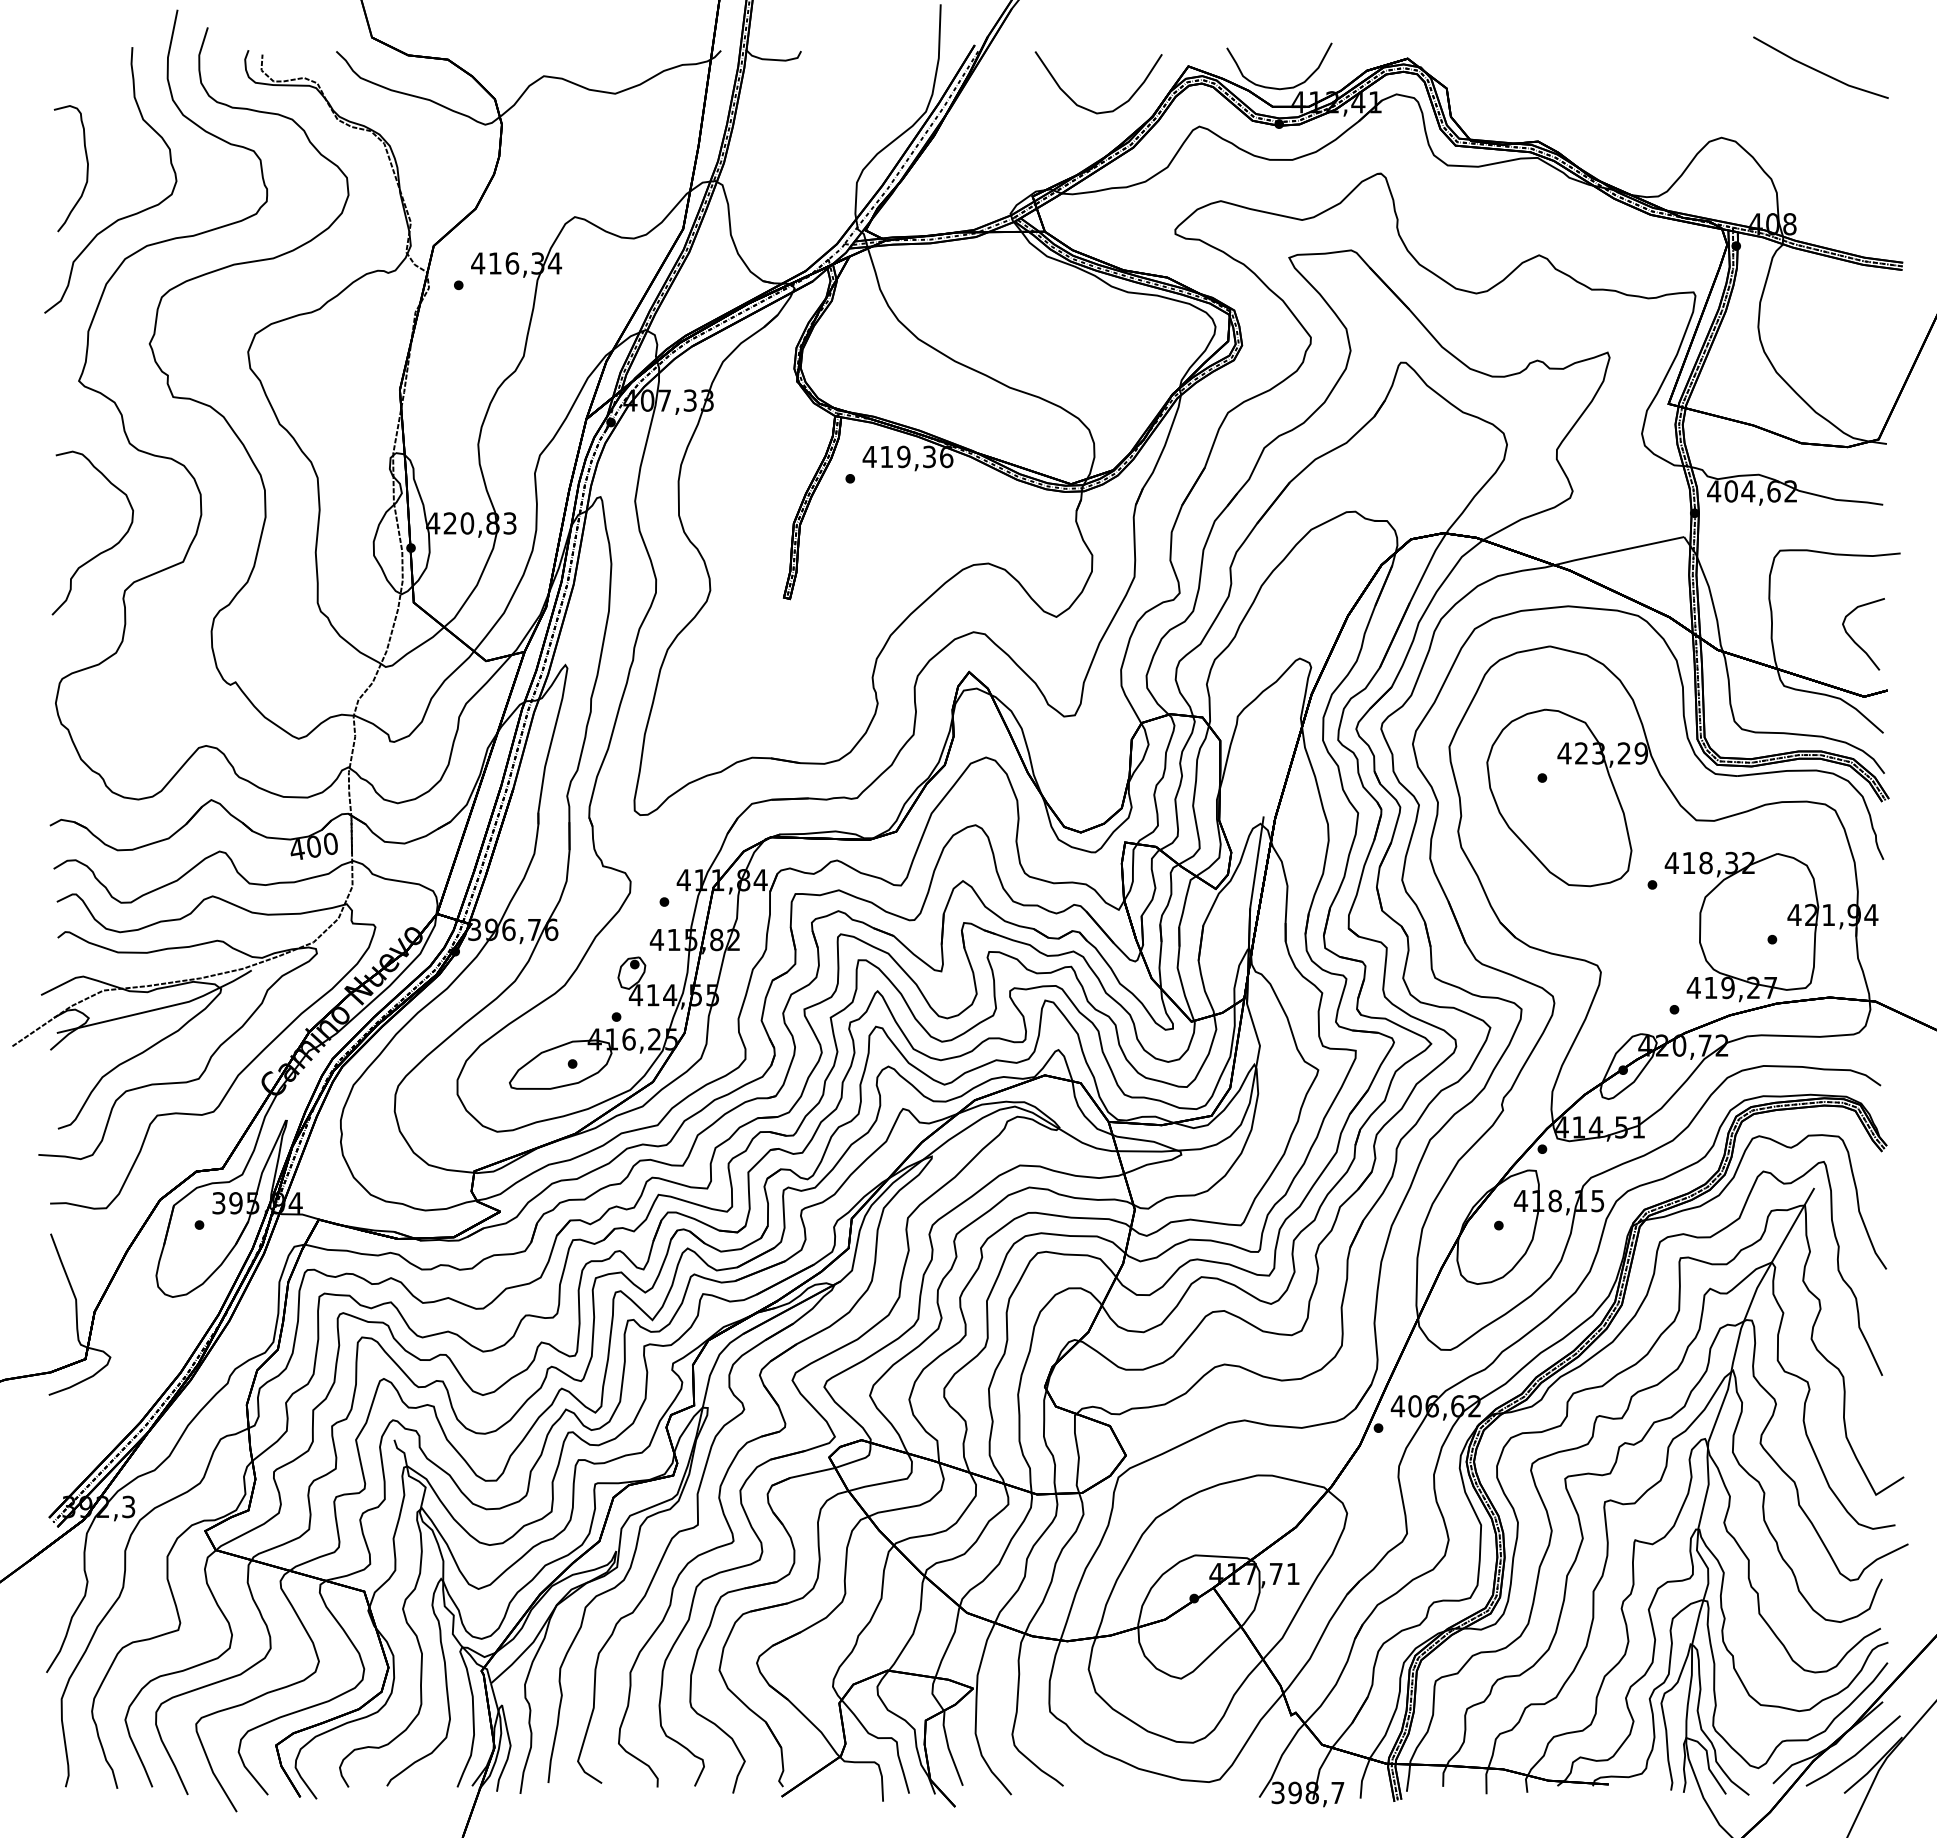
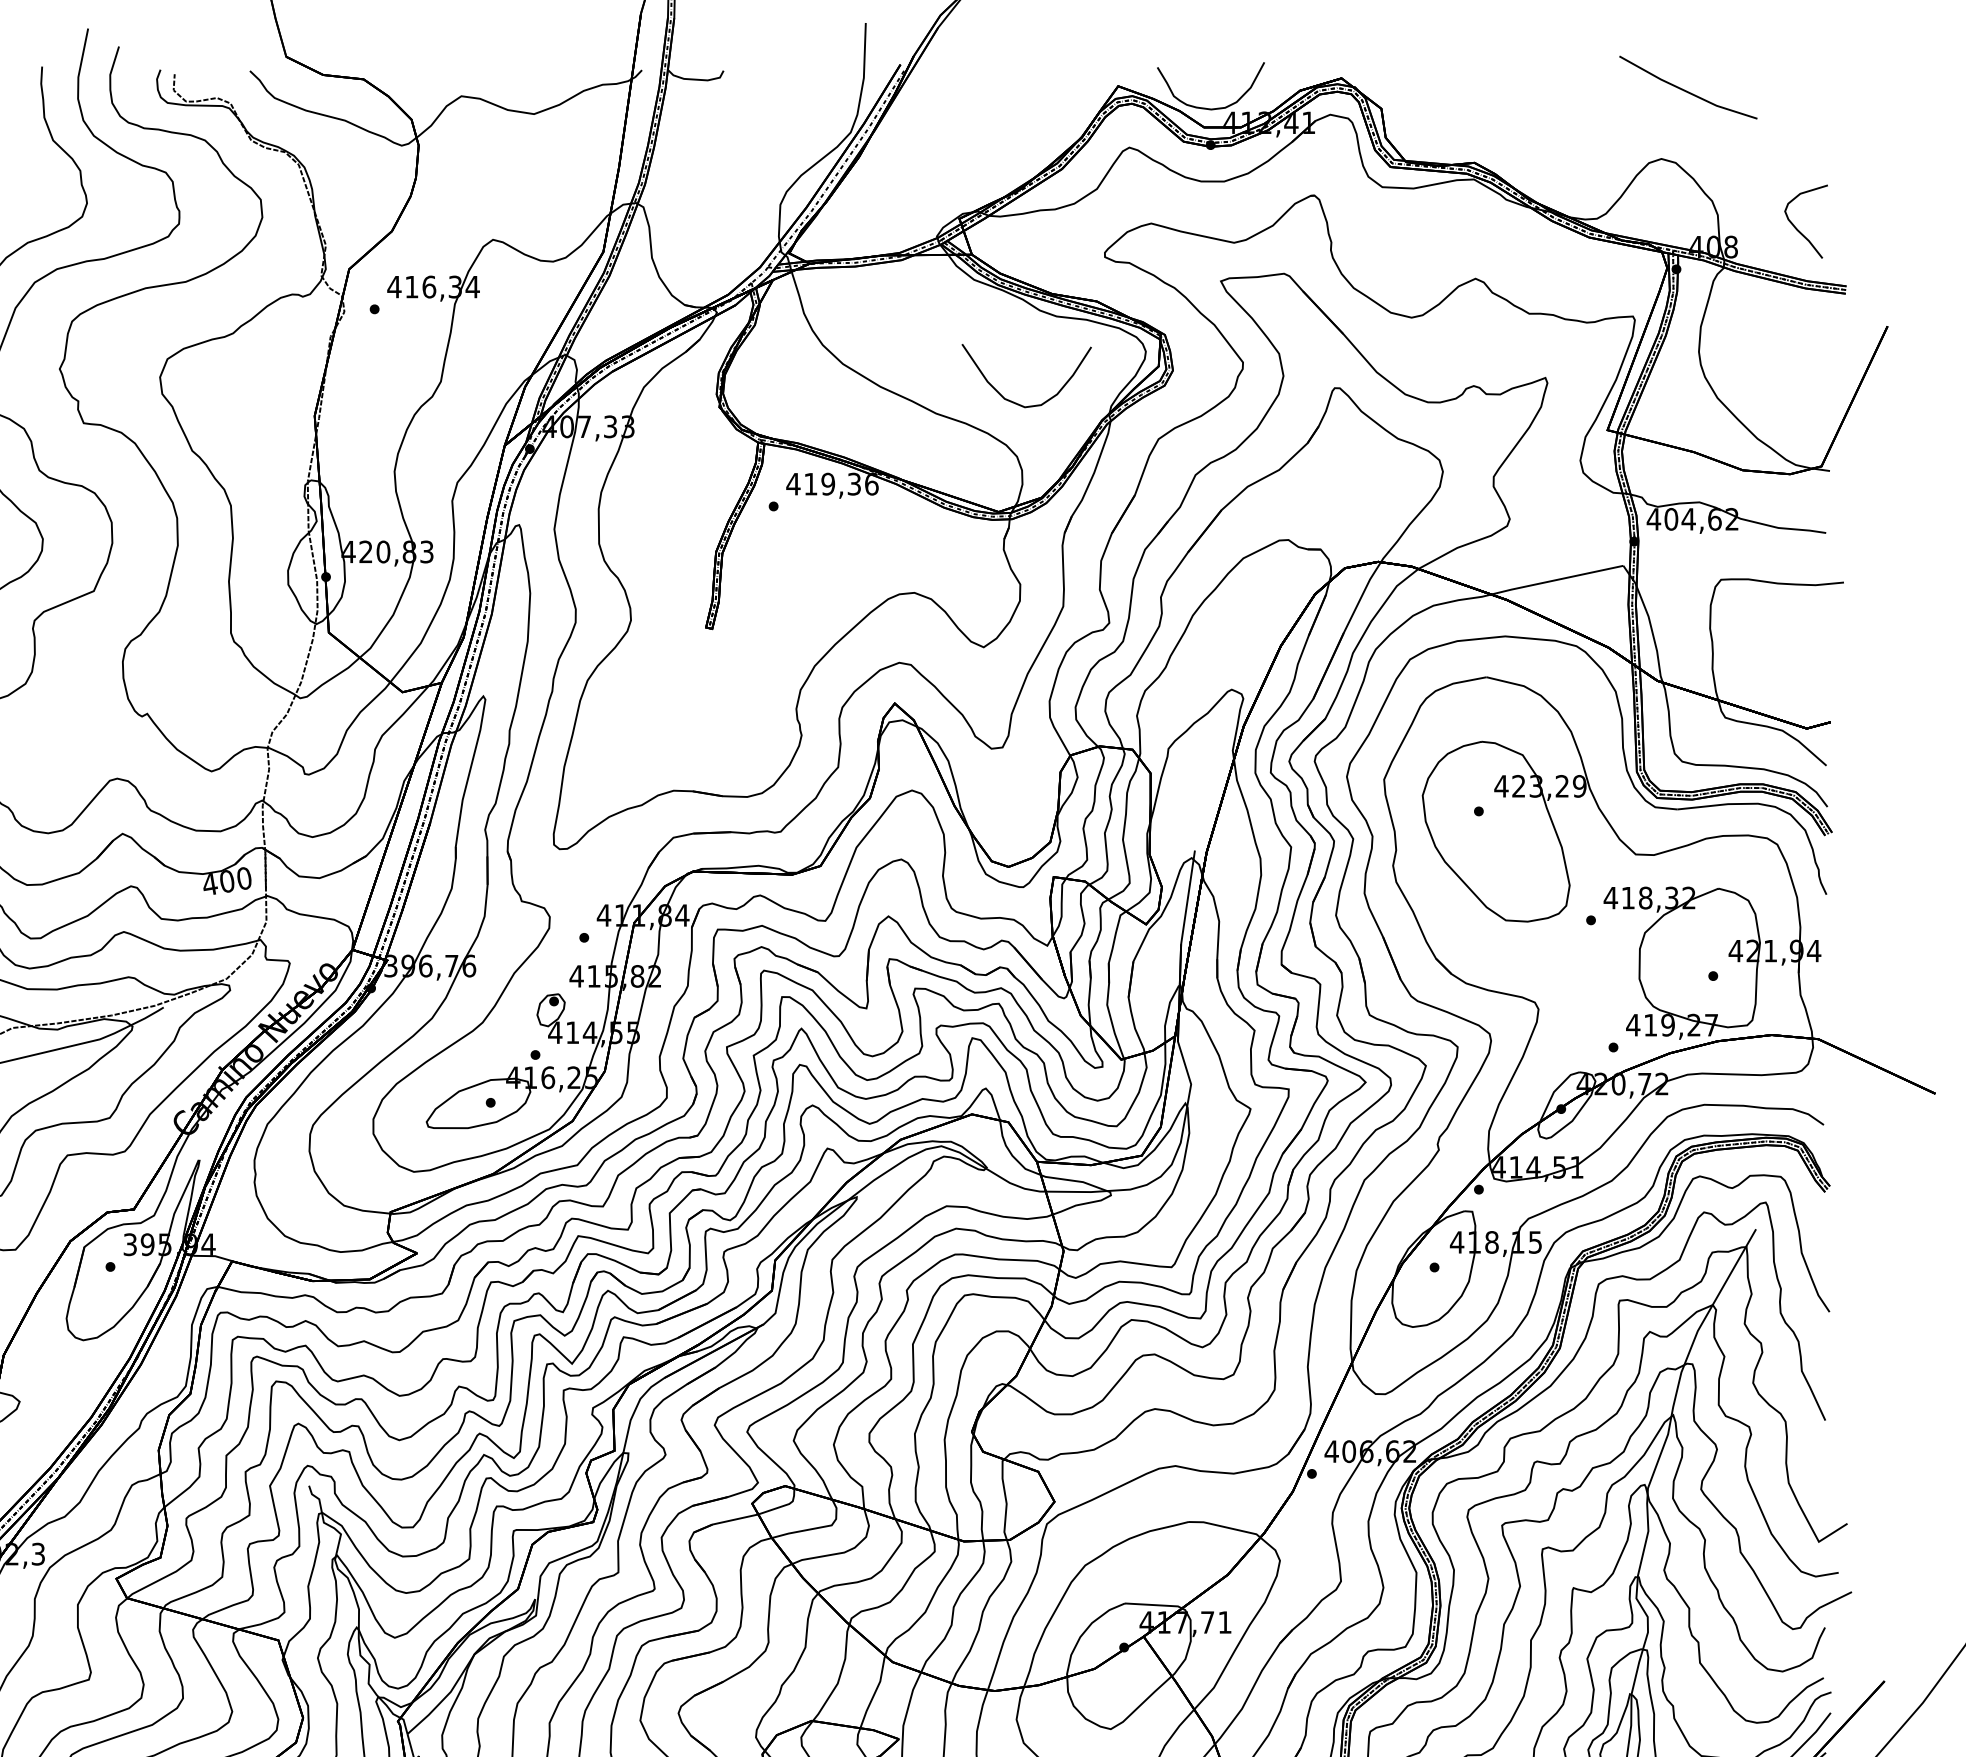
line: (1819, 70) -> (1686, 90), moved
curve: (1090, 109) -> (1018, 403), moved
curve: (1855, 641) -> (1797, 229), moved

